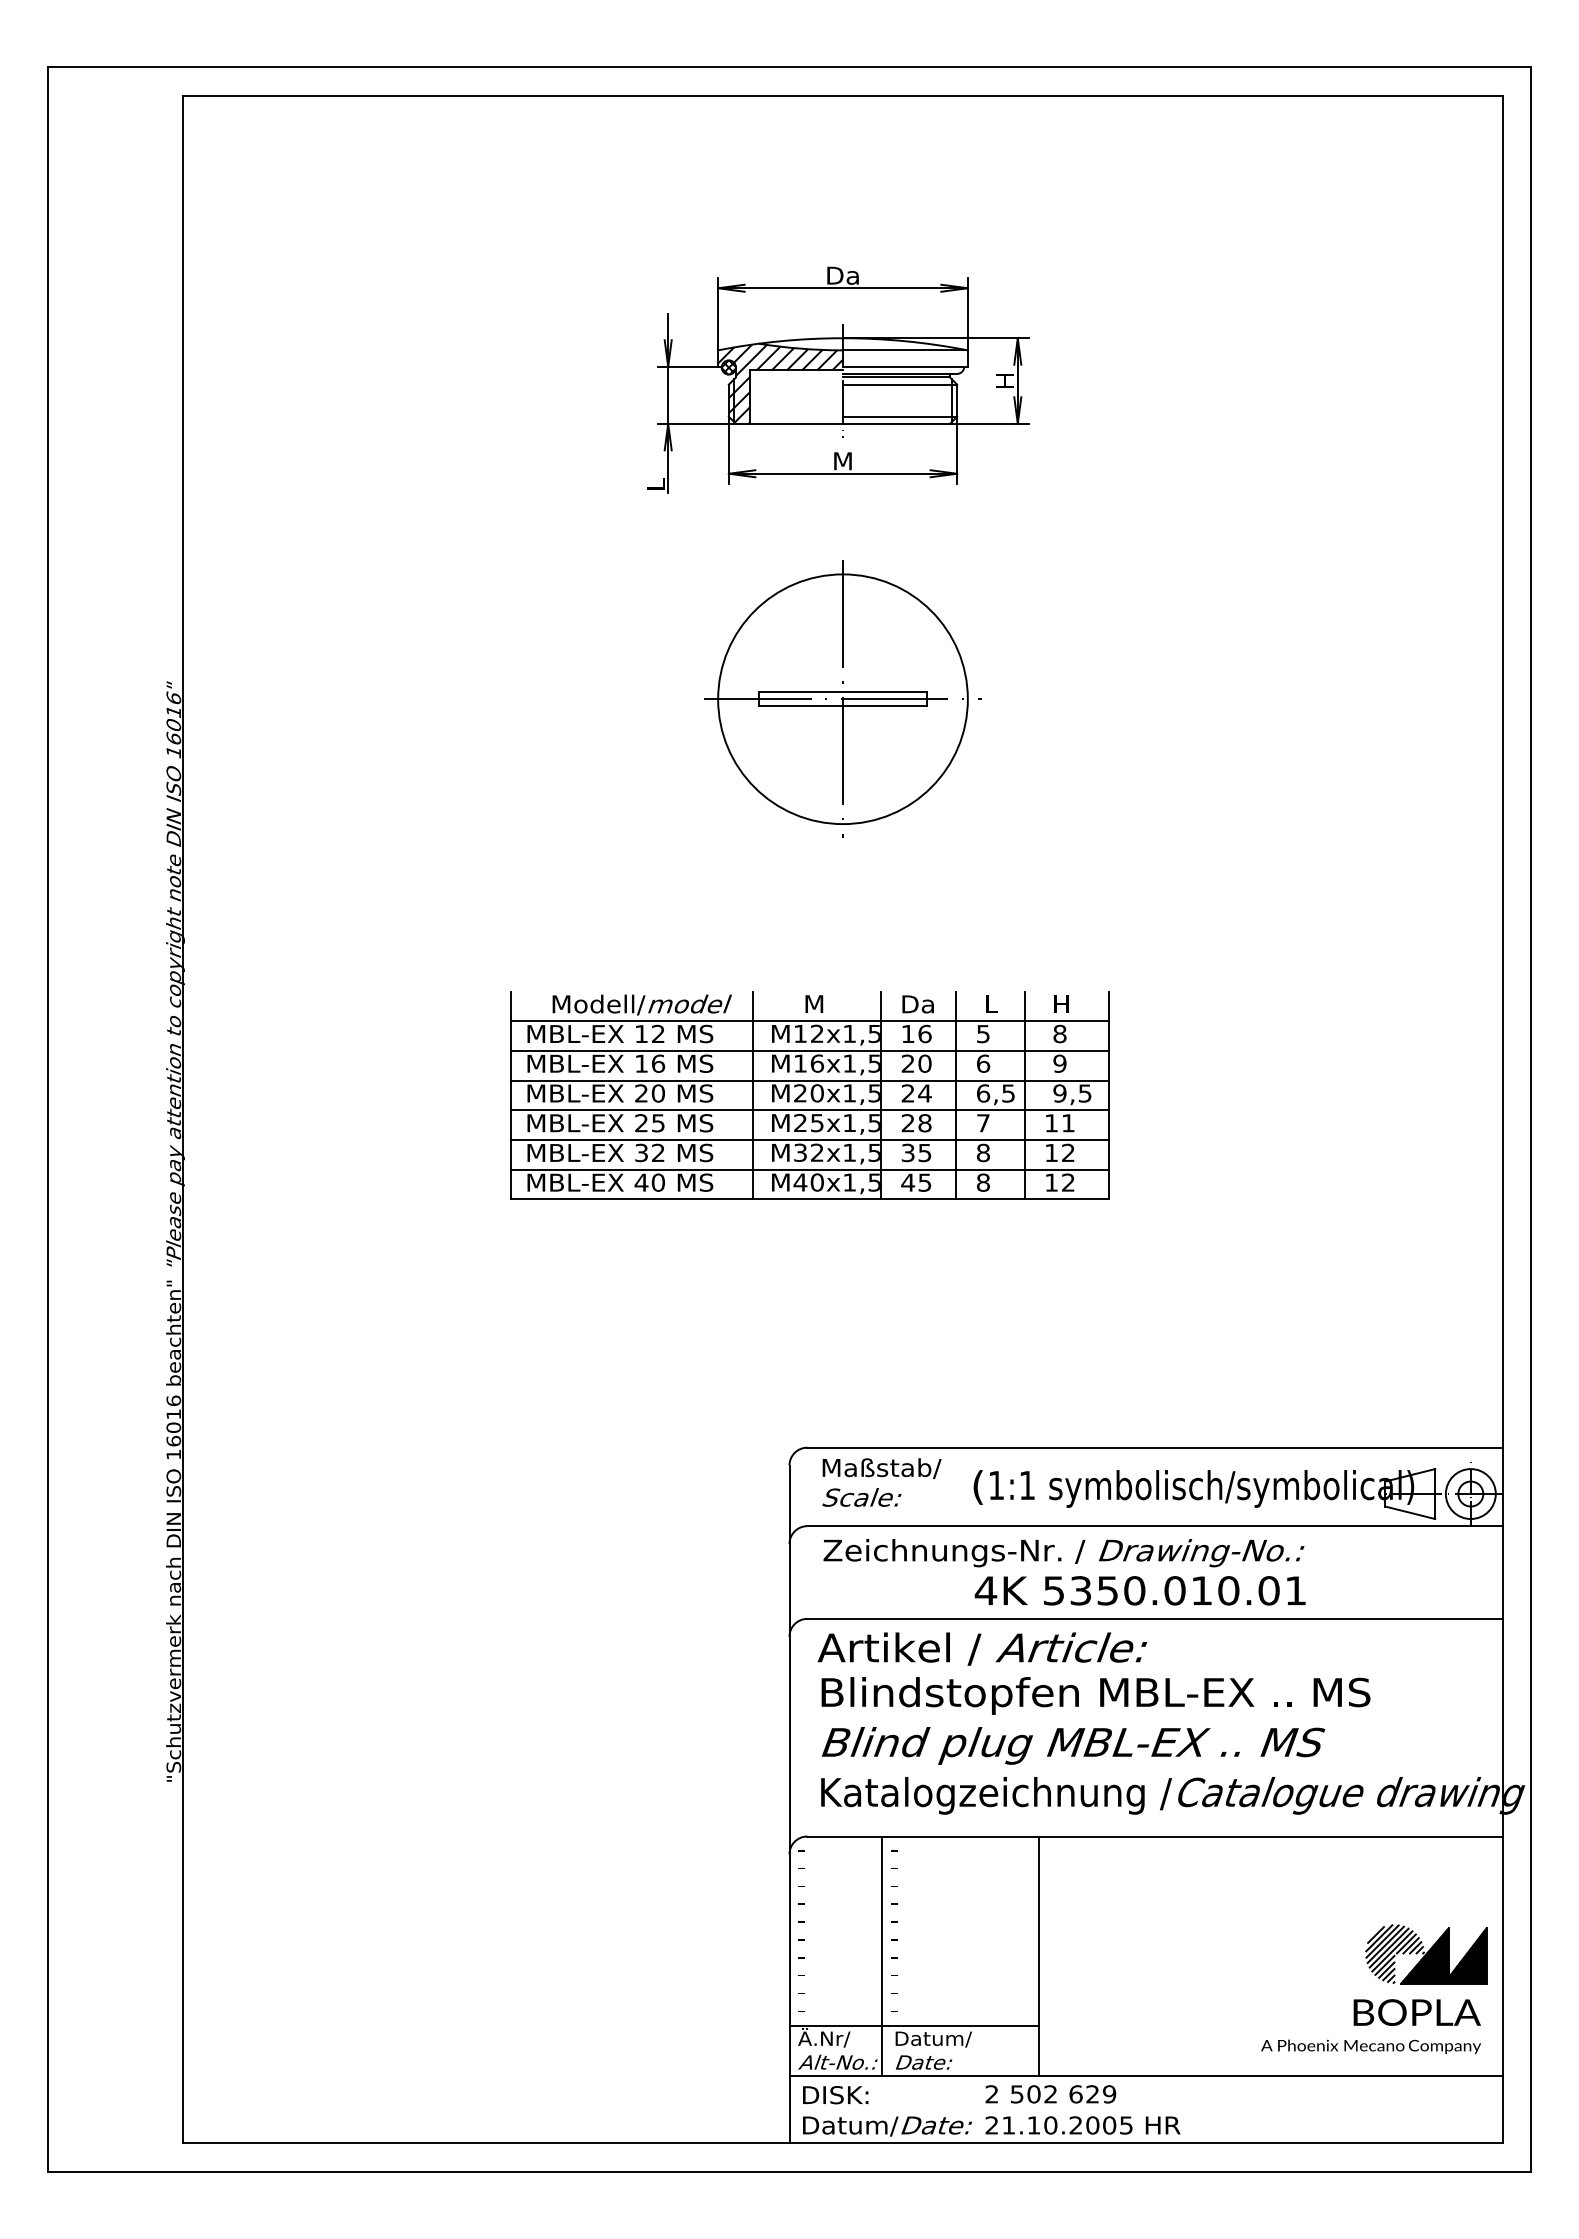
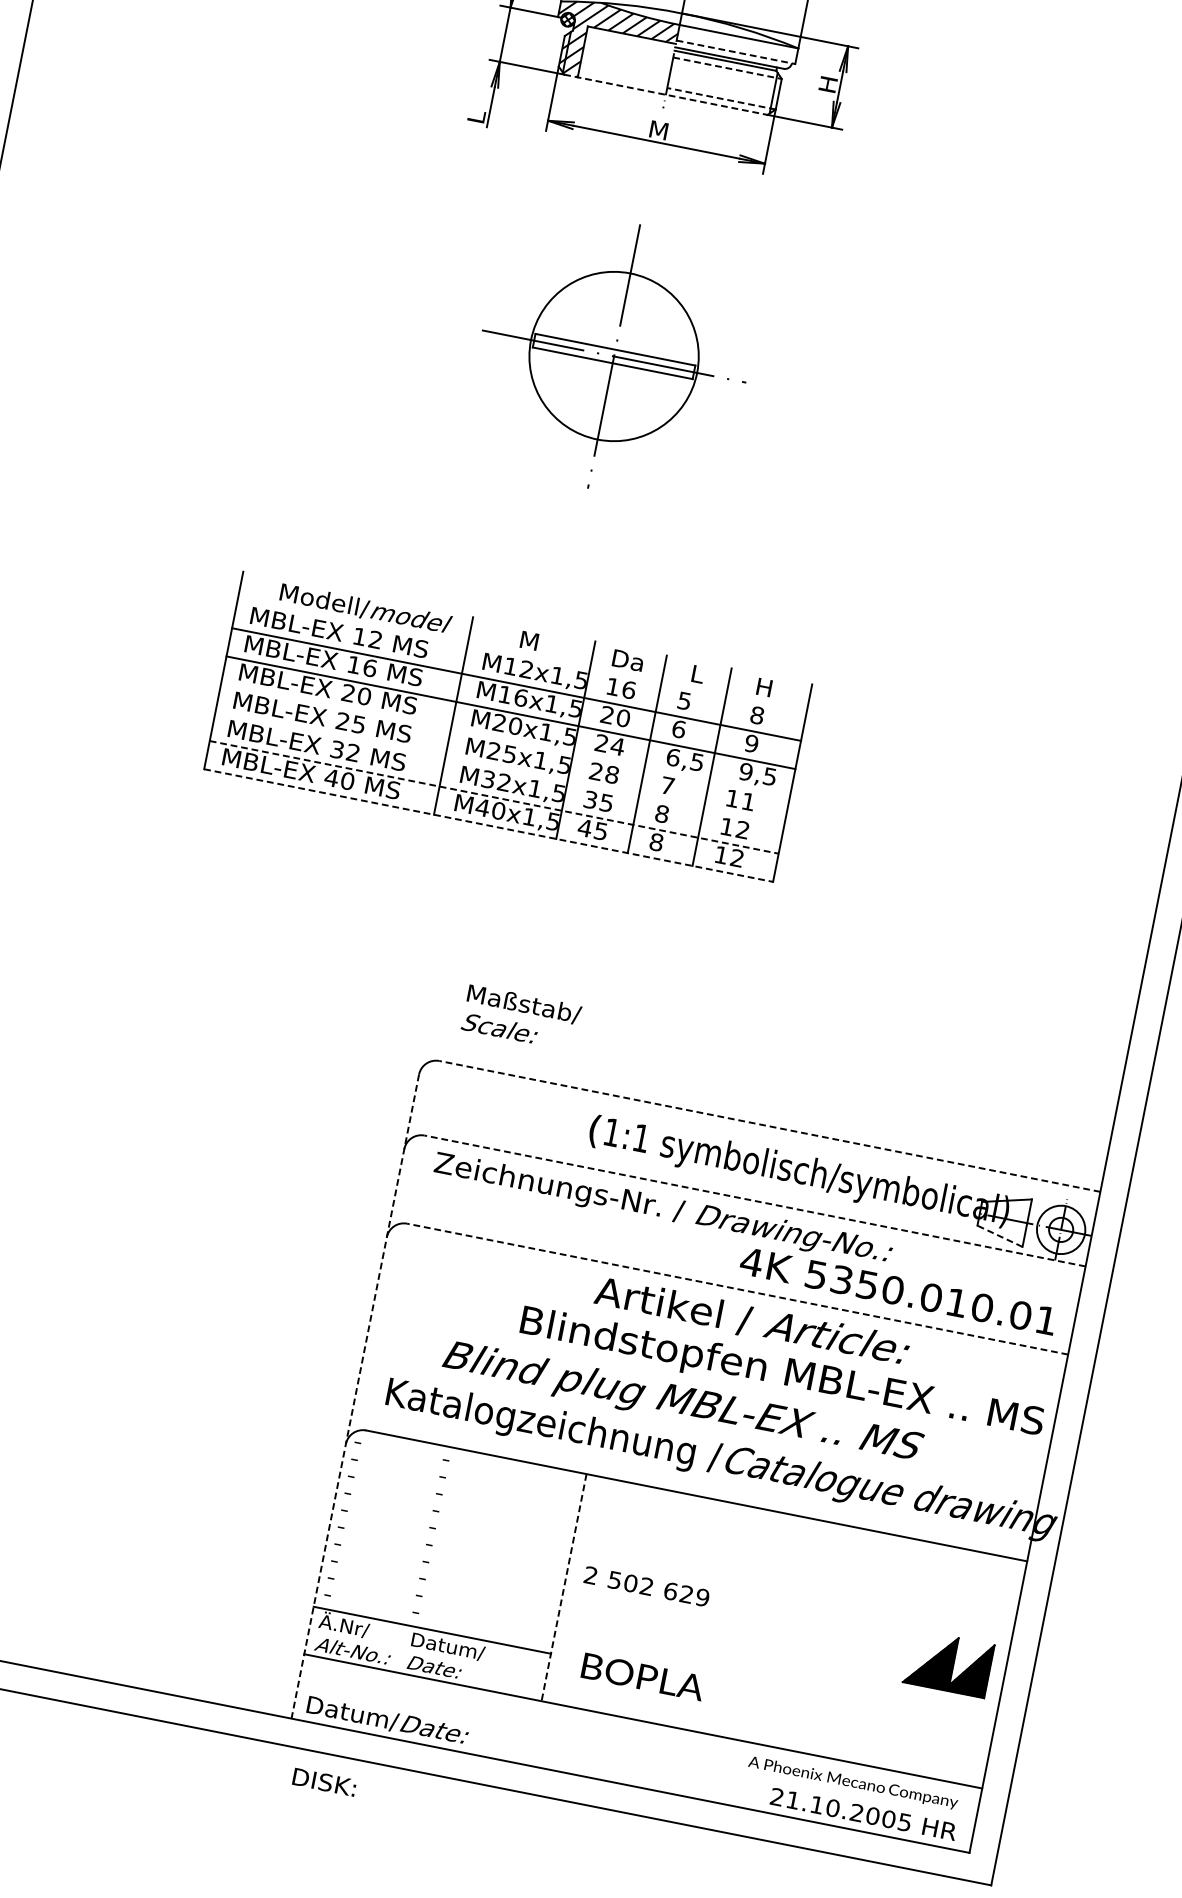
line: (905, 366) -> (736, 52), solid -> dashed
line: (900, 384) -> (727, 68), solid -> dashed
line: (899, 416) -> (720, 98), solid -> dashed
line: (843, 423) -> (666, 94), solid -> dashed
circle: (842, 699) -> (613, 356), size x0.7
line: (809, 1021) -> (521, 656), removed
line: (809, 1110) -> (504, 740), removed
line: (809, 1140) -> (499, 769), removed
line: (810, 1169) -> (494, 797), solid -> dashed
line: (810, 1199) -> (489, 825), solid -> dashed
line: (1155, 1447) -> (770, 1126), solid -> dashed
text: (881, 1482) -> (521, 1017), moved
line: (1410, 1512) -> (1000, 1236), solid -> dashed
line: (1155, 1526) -> (755, 1201), solid -> dashed
text: (1139, 1590) -> (897, 1290), moved
line: (1155, 1618) -> (738, 1288), solid -> dashed
text: (982, 1648) -> (752, 1321), moved
text: (1095, 1695) -> (781, 1373), moved
text: (1073, 1745) -> (682, 1403), moved
line: (789, 1804) -> (355, 1396), solid -> dashed
hatch: (1394, 1953) -> (902, 1652), removed
line: (882, 1955) -> (415, 1557), removed
line: (1039, 1956) -> (564, 1588), solid -> dashed
text: (1416, 2012) -> (642, 1676), moved
text: (1370, 2046) -> (852, 1782), moved
text: (1050, 2094) -> (646, 1586), moved
text: (835, 2095) -> (324, 1782), moved
text: (1082, 2125) -> (863, 1814), moved

